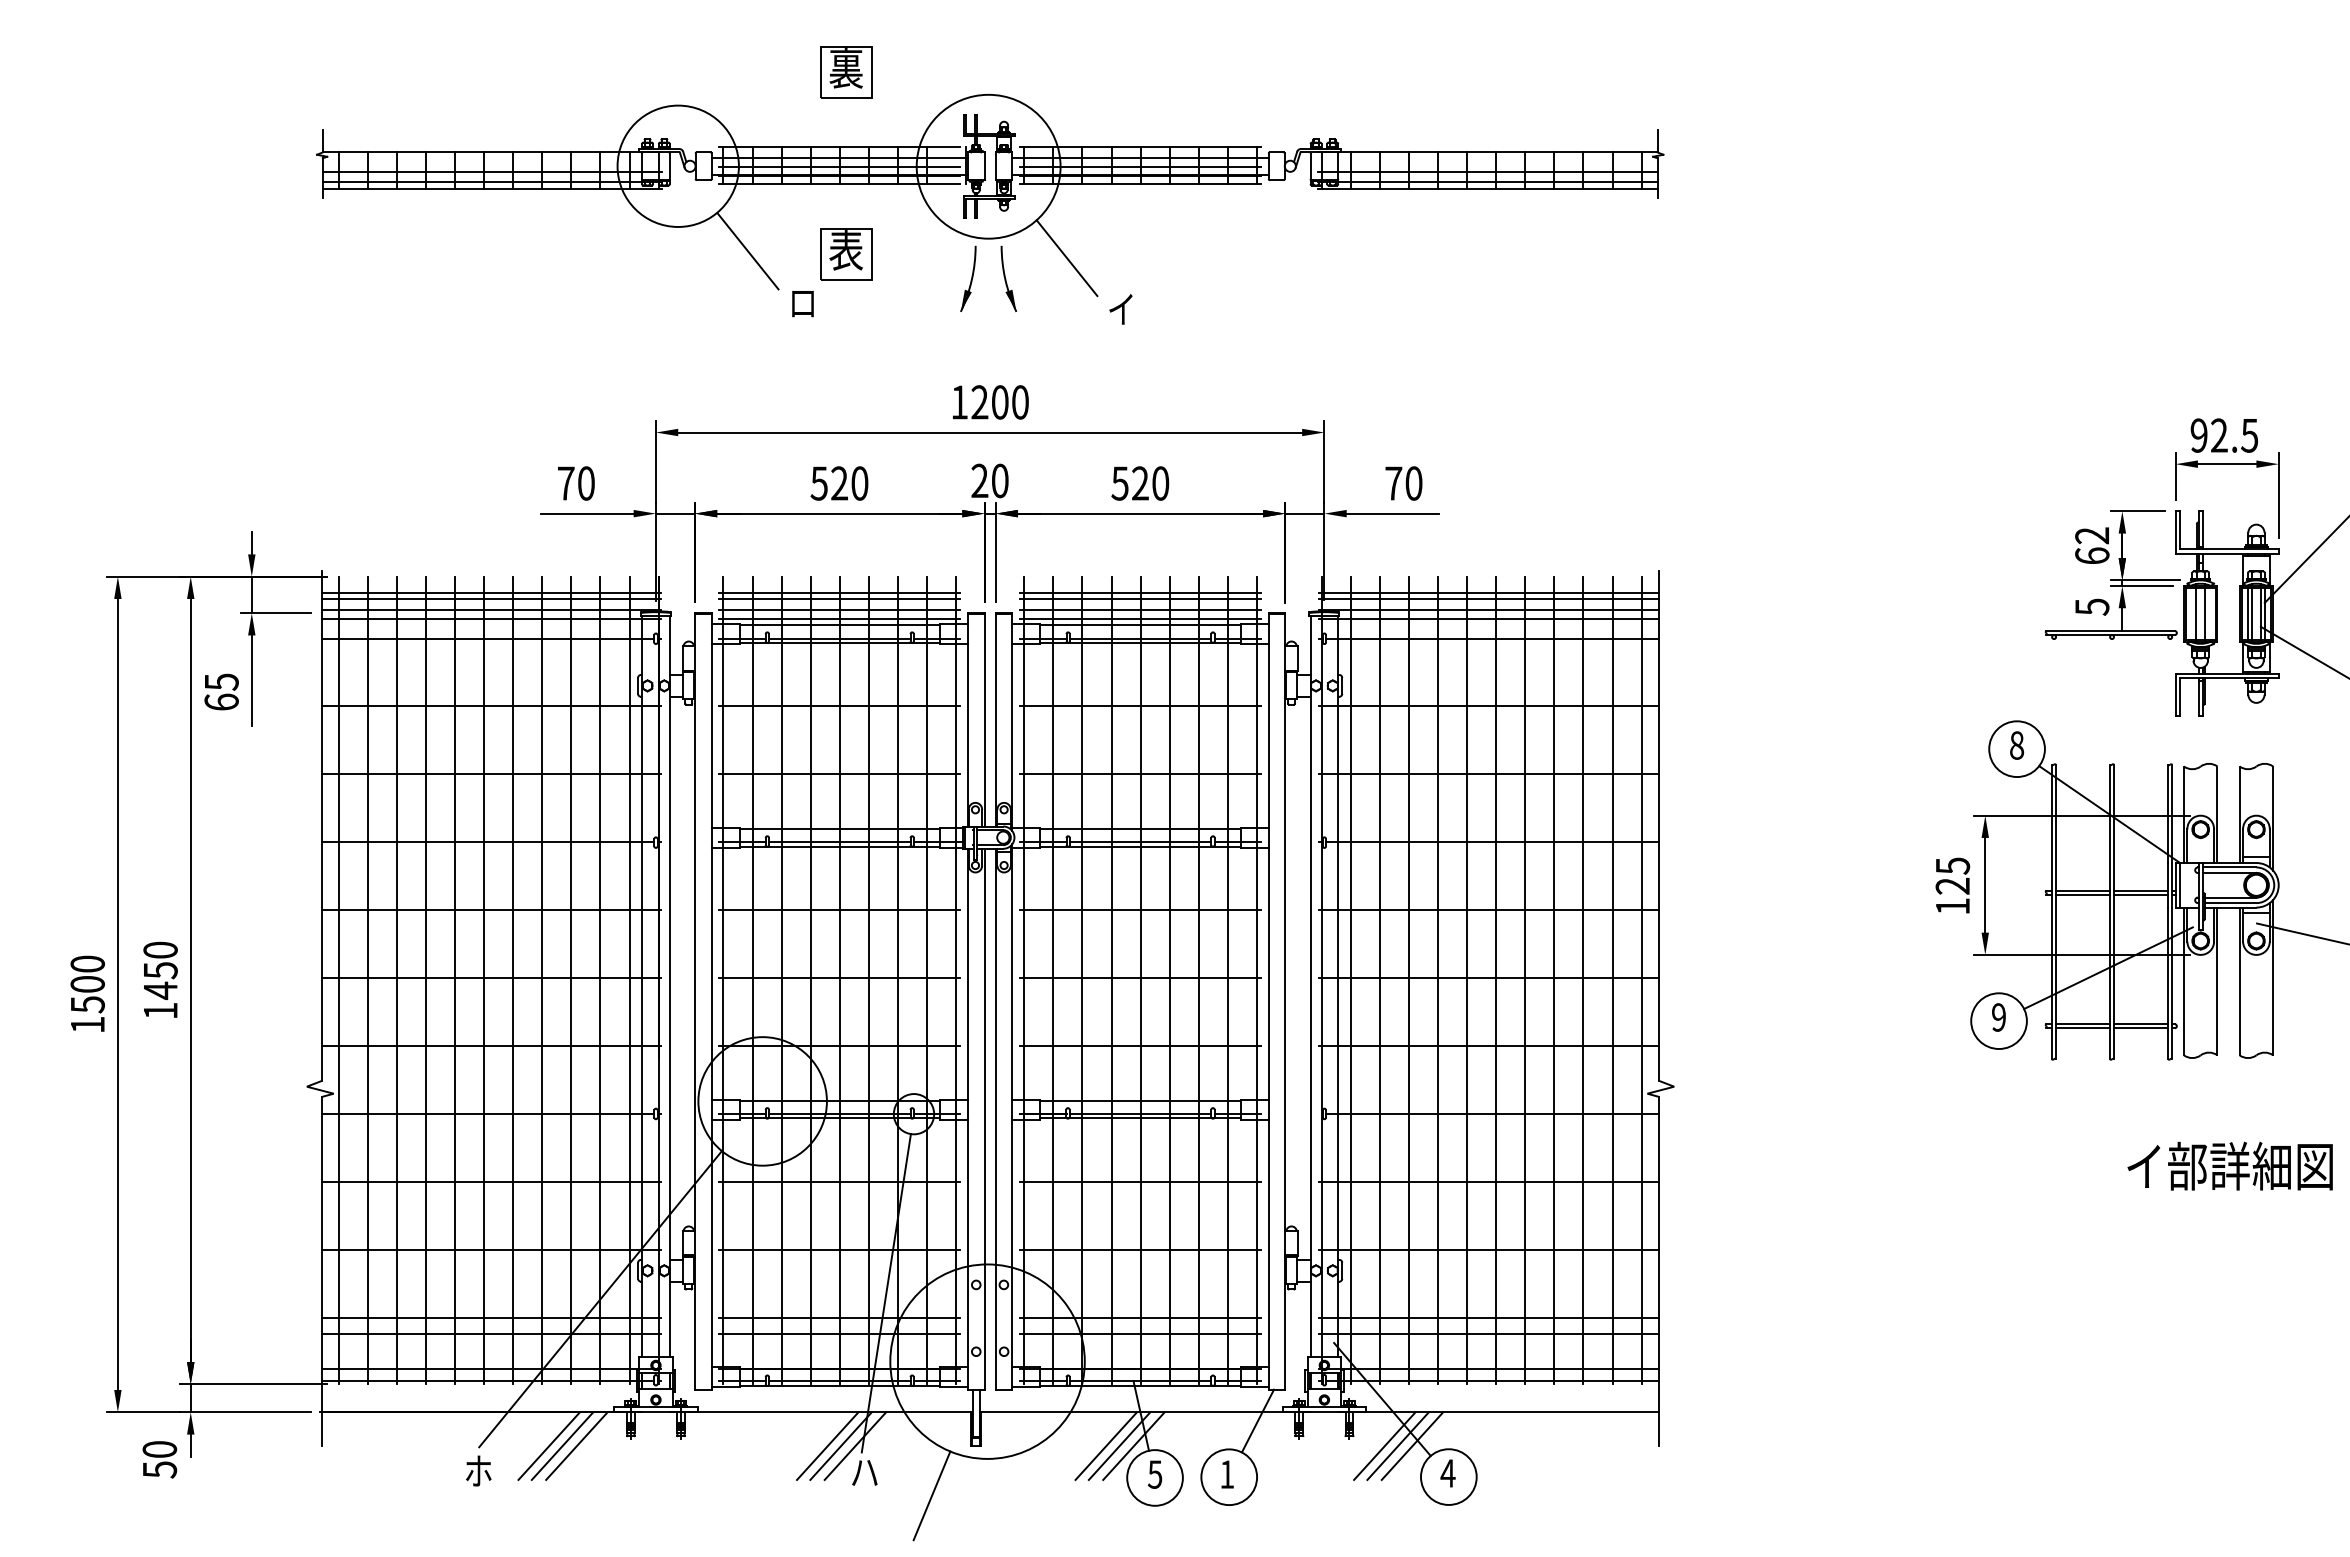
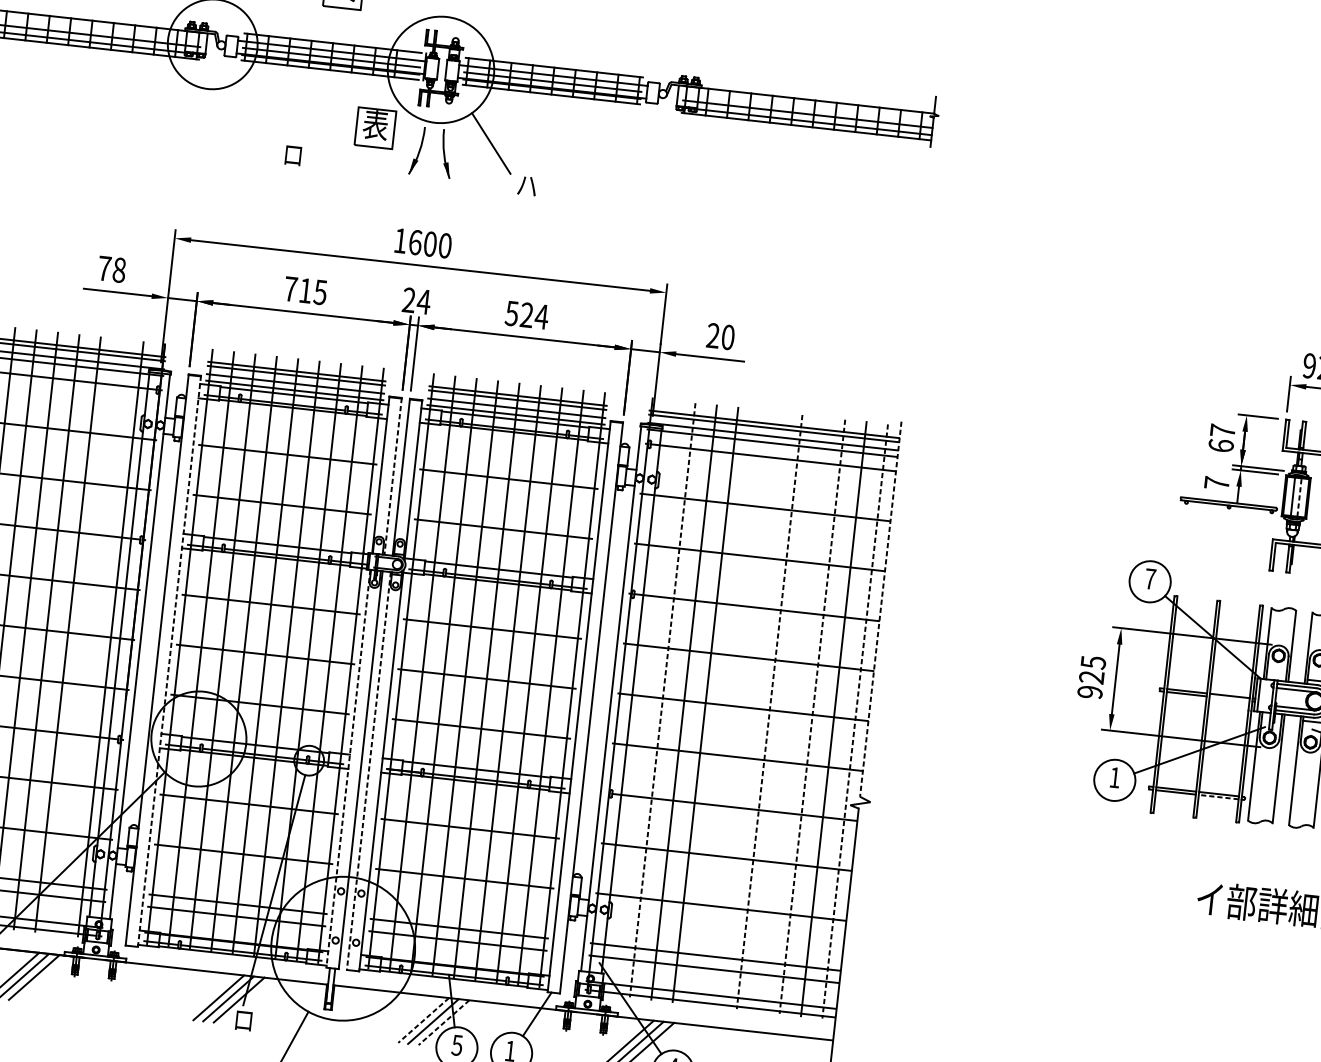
line: (747, 251) -> (256, 112), removed
part: (846, 254) -> (375, 128), moved
text: (1121, 309) -> (527, 185), イ -> ハ
text: (979, 402) -> (415, 242), 1200 -> 1600
text: (1000, 480) -> (424, 301), 20 -> 24
text: (586, 483) -> (119, 270), 70 -> 78
text: (839, 483) -> (305, 290), 520 -> 715
text: (1160, 483) -> (541, 316), 520 -> 524
text: (1393, 483) -> (713, 335), 70 -> 20
text: (2091, 535) -> (1222, 430), 62 -> 67
text: (2092, 606) -> (1217, 482), 5 -> 7
line: (2205, 613) -> (1299, 497), solid -> dashed
line: (984, 719) -> (393, 476), solid -> dashed
text: (2017, 745) -> (1150, 579), 8 -> 7
line: (1659, 826) -> (880, 609), solid -> dashed
line: (2141, 894) -> (1229, 698), removed
text: (1952, 906) -> (1089, 692), 125 -> 925
line: (600, 980) -> (89, 636), removed
line: (1350, 980) -> (641, 697), removed
line: (1379, 980) -> (662, 700), solid -> dashed
line: (1467, 980) -> (727, 707), removed
line: (1496, 980) -> (748, 709), removed
line: (1525, 980) -> (769, 712), solid -> dashed
line: (1554, 980) -> (791, 714), removed
line: (1583, 980) -> (812, 716), solid -> dashed
line: (1641, 980) -> (855, 721), solid -> dashed
line: (711, 1001) -> (169, 661), solid -> dashed
text: (1998, 1017) -> (1114, 777), 9 -> 1
line: (2140, 1028) -> (1218, 797), solid -> dashed
line: (967, 1119) -> (348, 768), solid -> dashed
line: (995, 1119) -> (368, 771), solid -> dashed
line: (1106, 1446) -> (423, 1020), solid -> dashed
line: (1133, 1446) -> (443, 1022), solid -> dashed
text: (864, 1473) -> (243, 1020), ハ -> ロ

